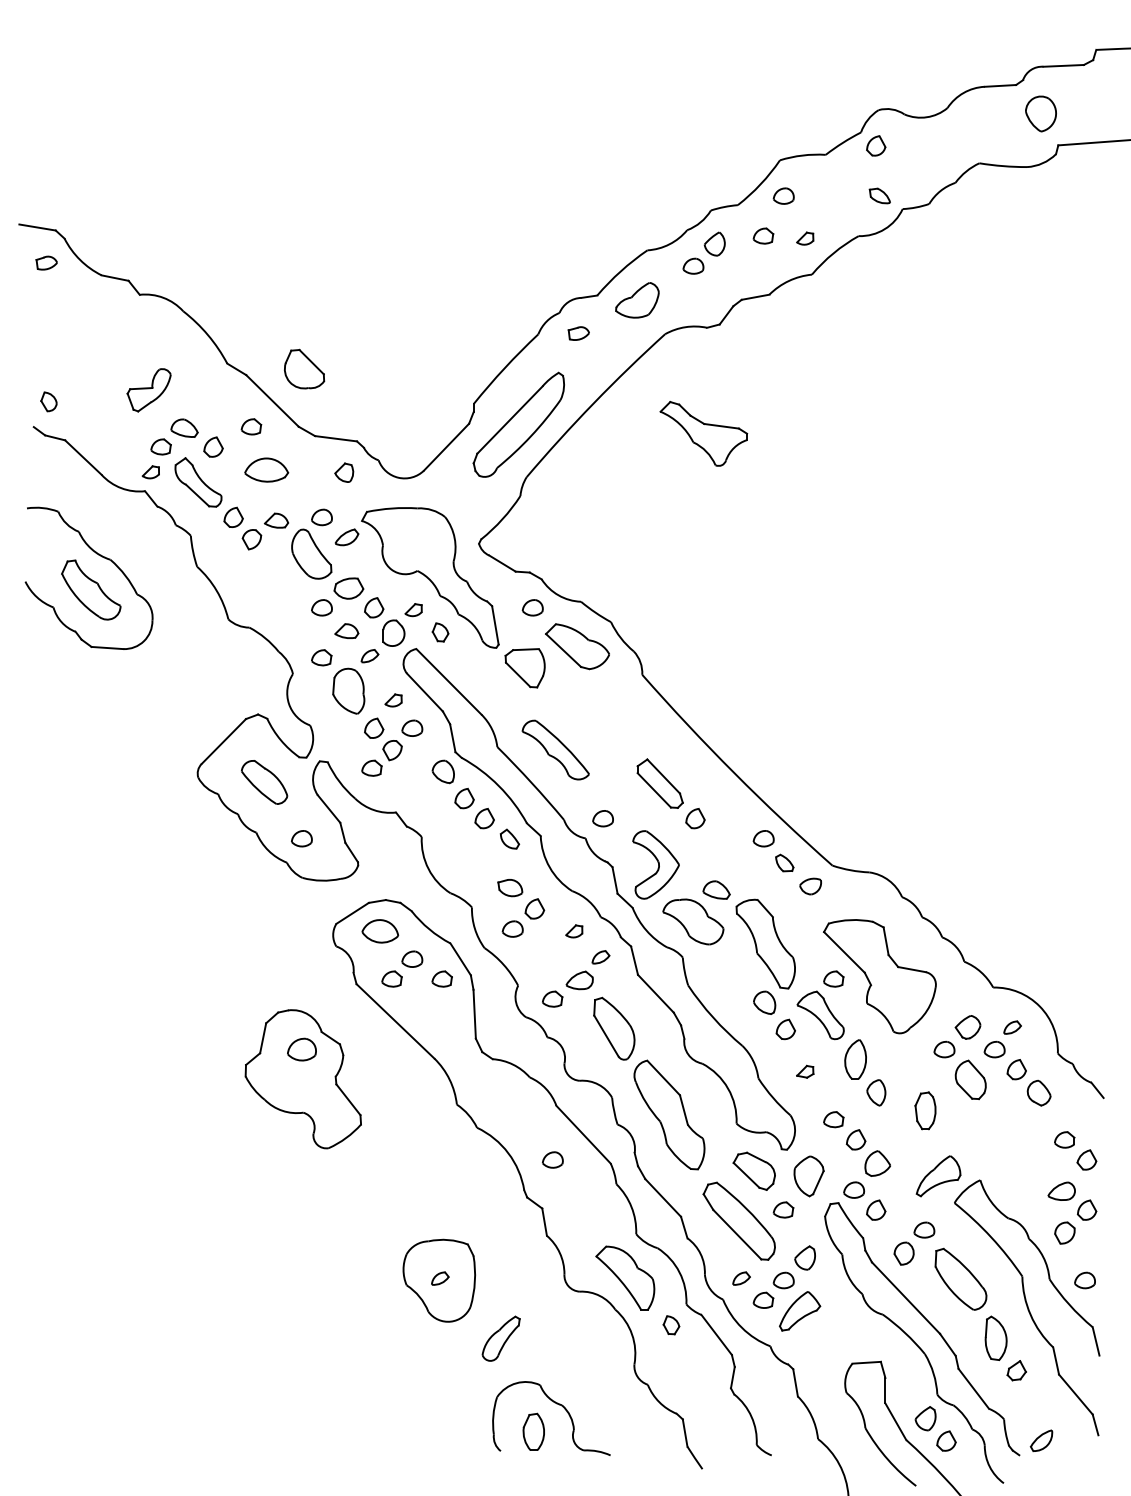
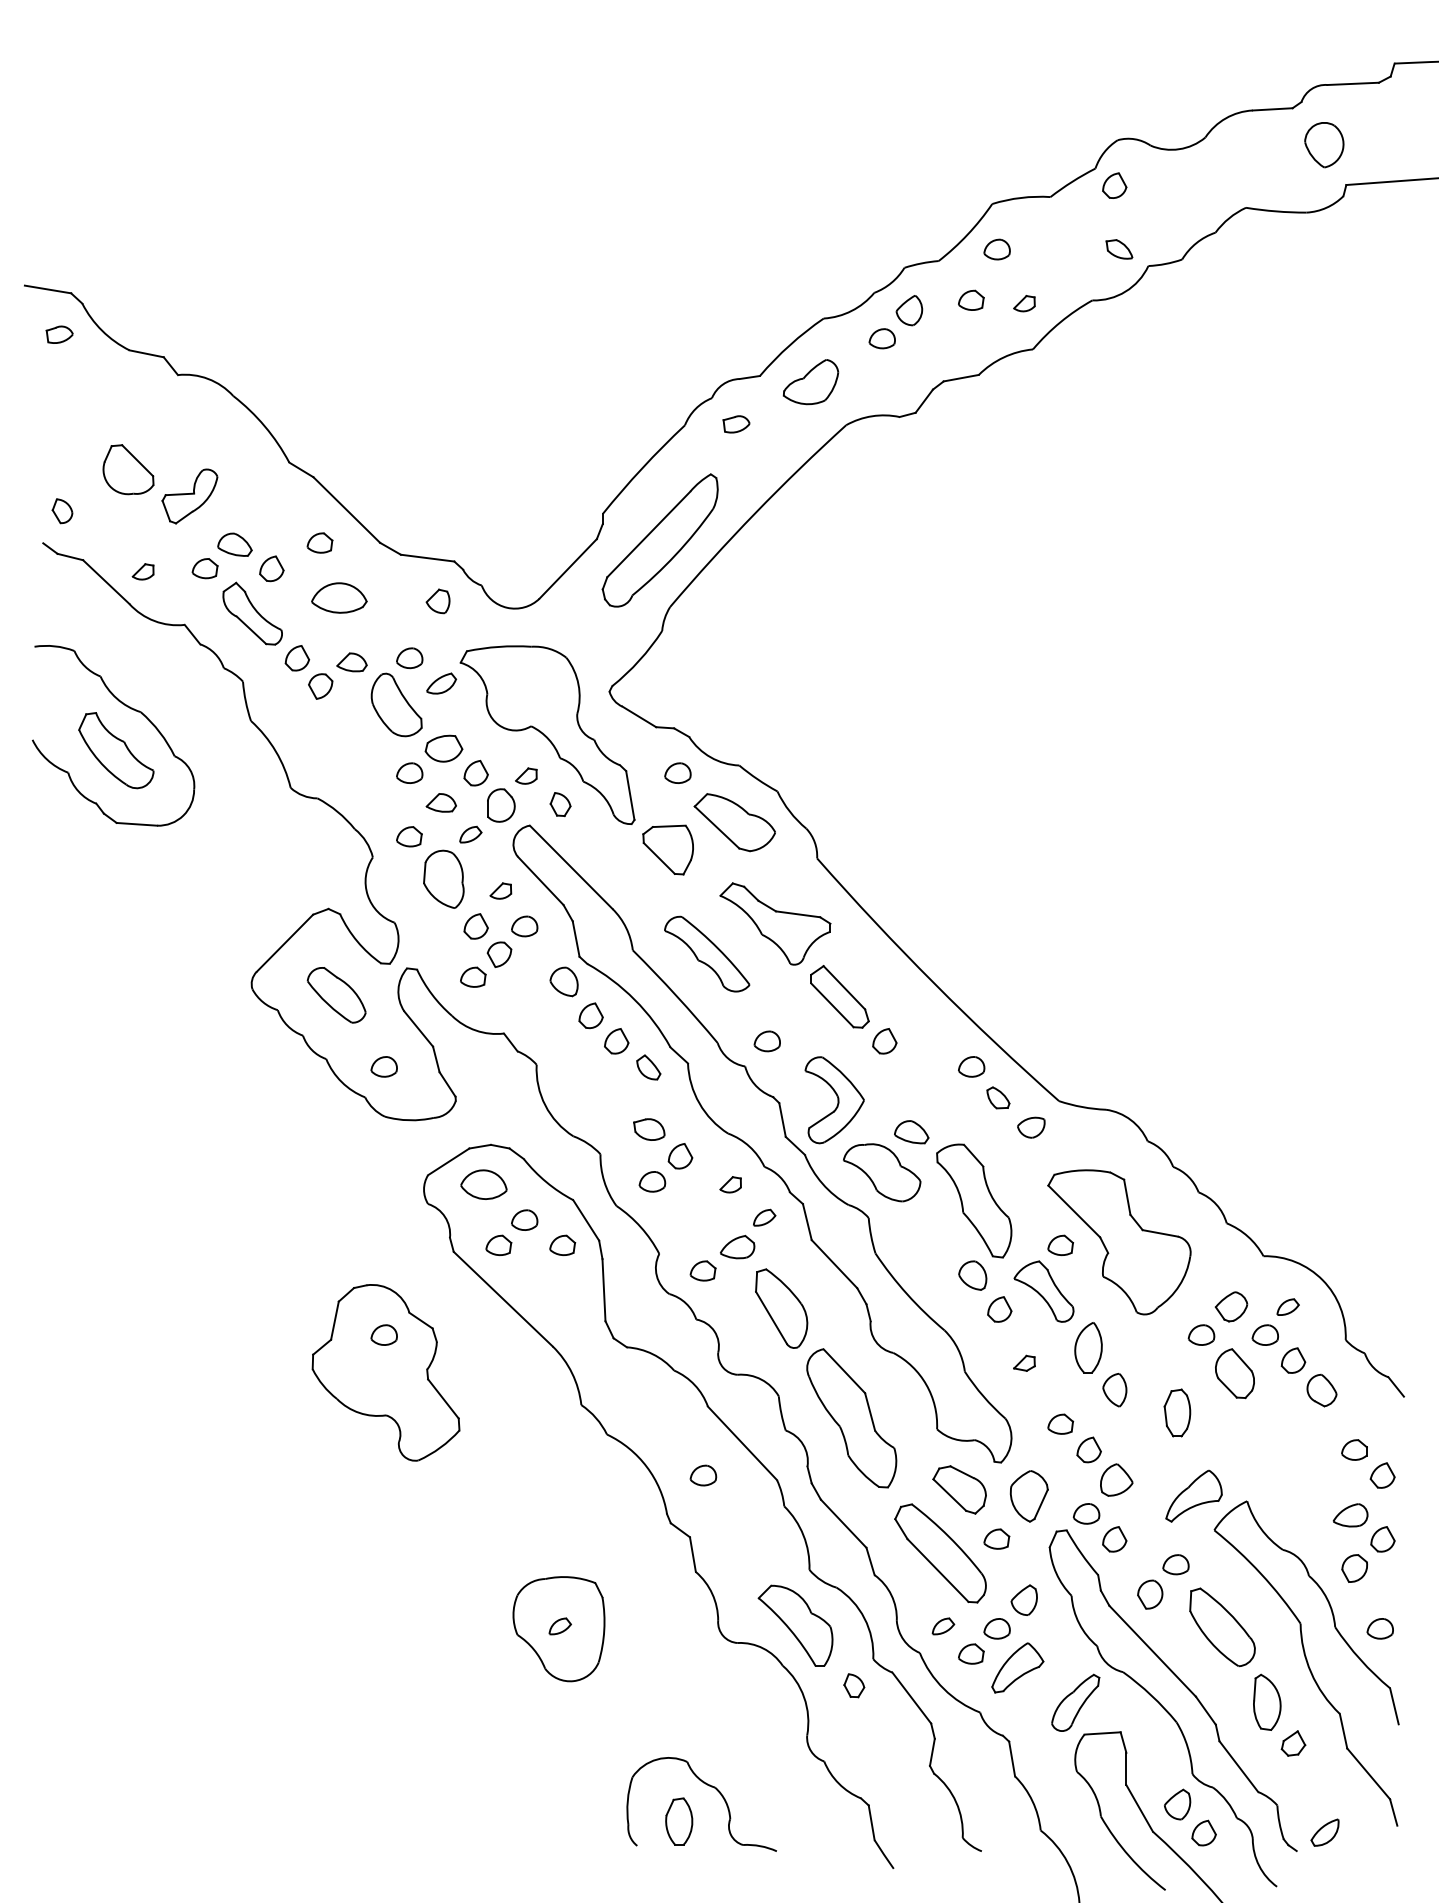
part: (304, 369) -> (128, 469), moved
part: (703, 433) -> (775, 923), moved
part: (150, 472) -> (142, 571), moved
part: (301, 1049) -> (383, 1334), size x0.71
part: (501, 1338) -> (1075, 1702), moved

